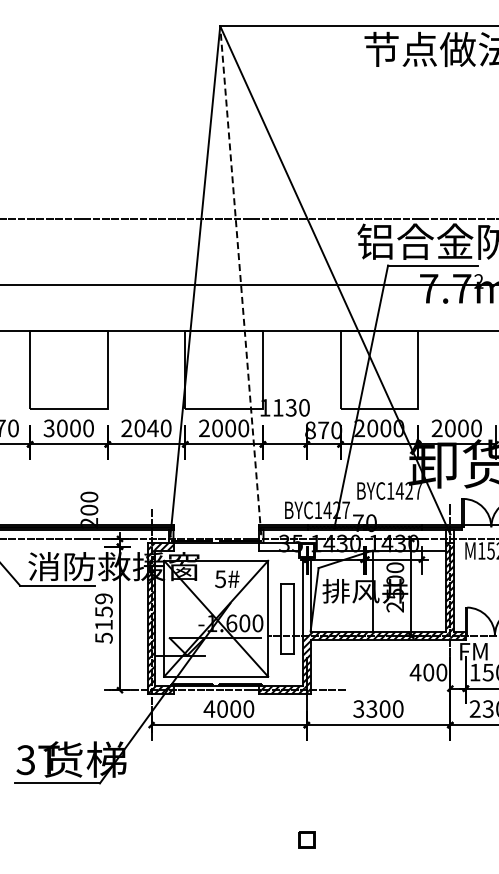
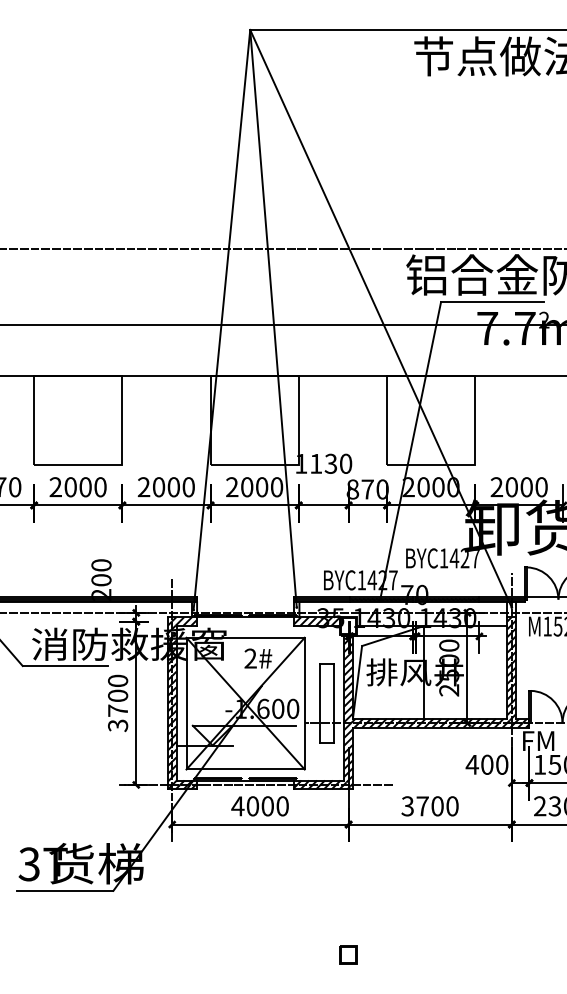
line: (240, 280) -> (273, 319), dashed -> solid
text: (48, 428) -> (54, 487), 3000 -> 2000
text: (152, 428) -> (173, 487), 2040 -> 2000
hatch: (278, 546) -> (316, 621), added
text: (220, 579) -> (250, 659), 5# -> 2#
hatch: (306, 596) -> (348, 678), added
text: (103, 618) -> (117, 703), 5159 -> 3700
text: (371, 708) -> (422, 805), 3300 -> 3700

